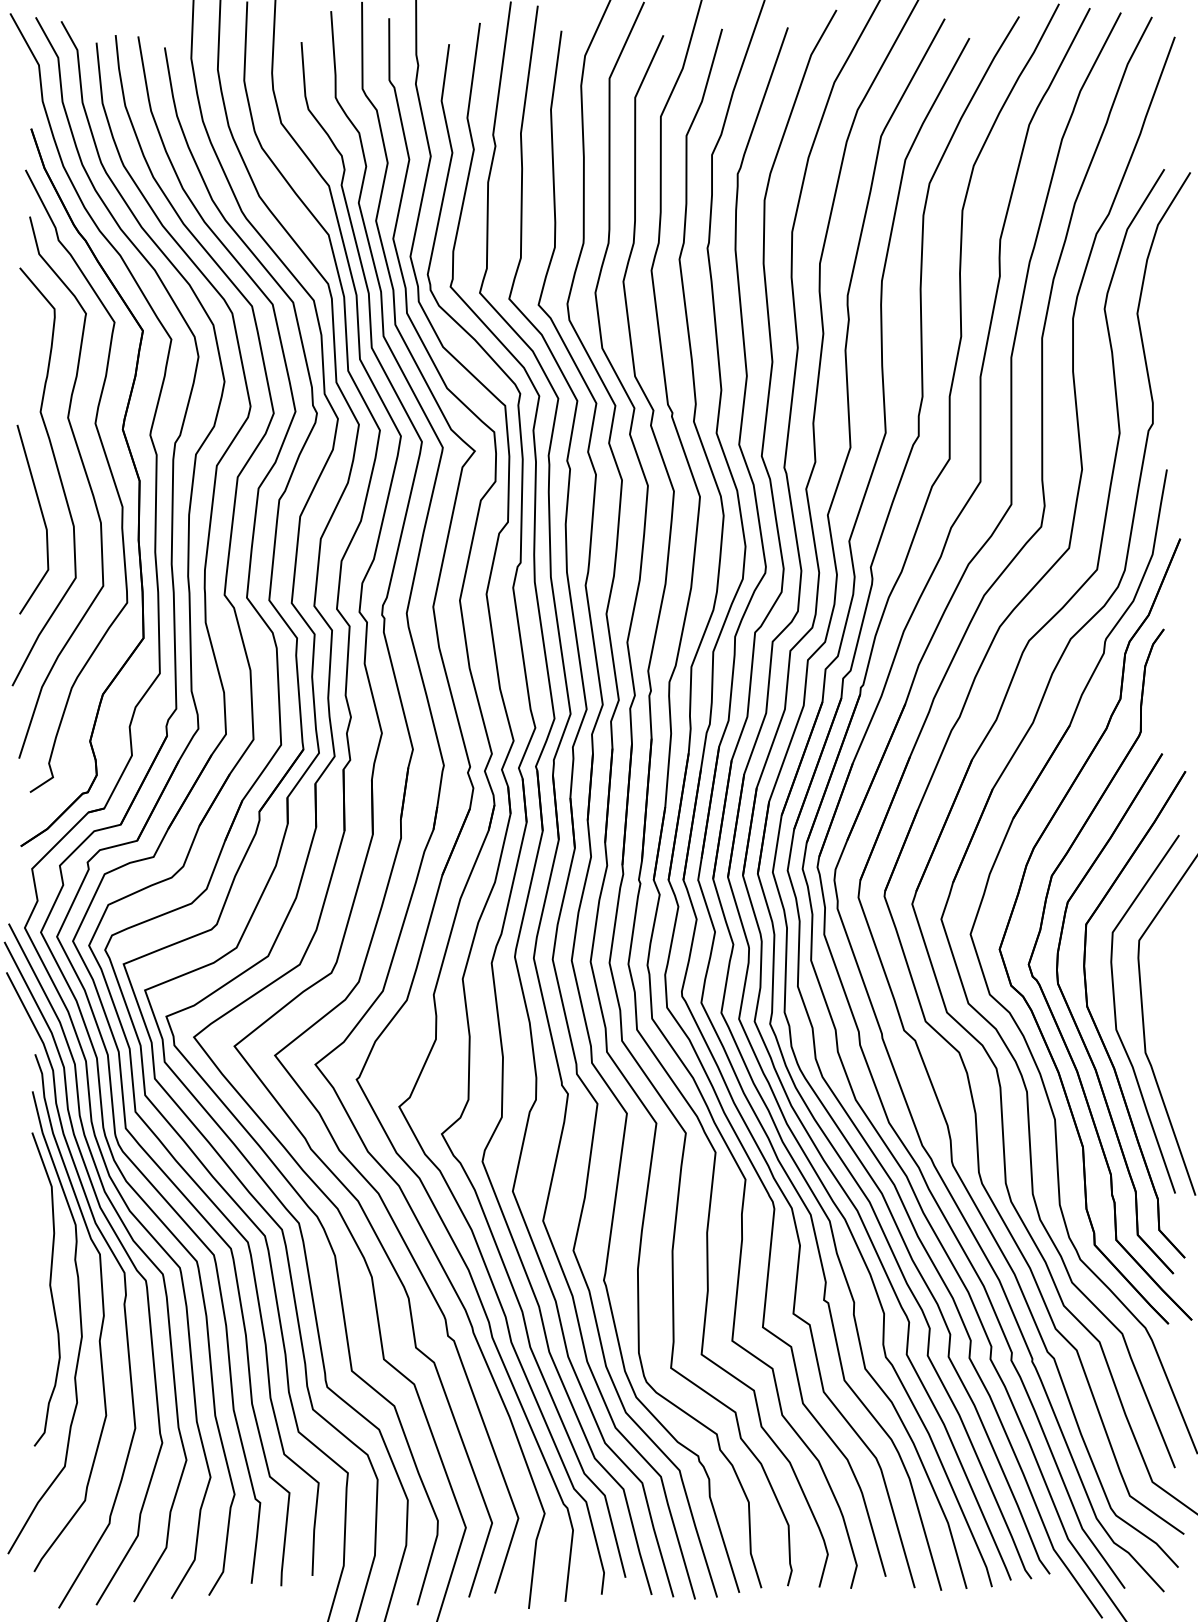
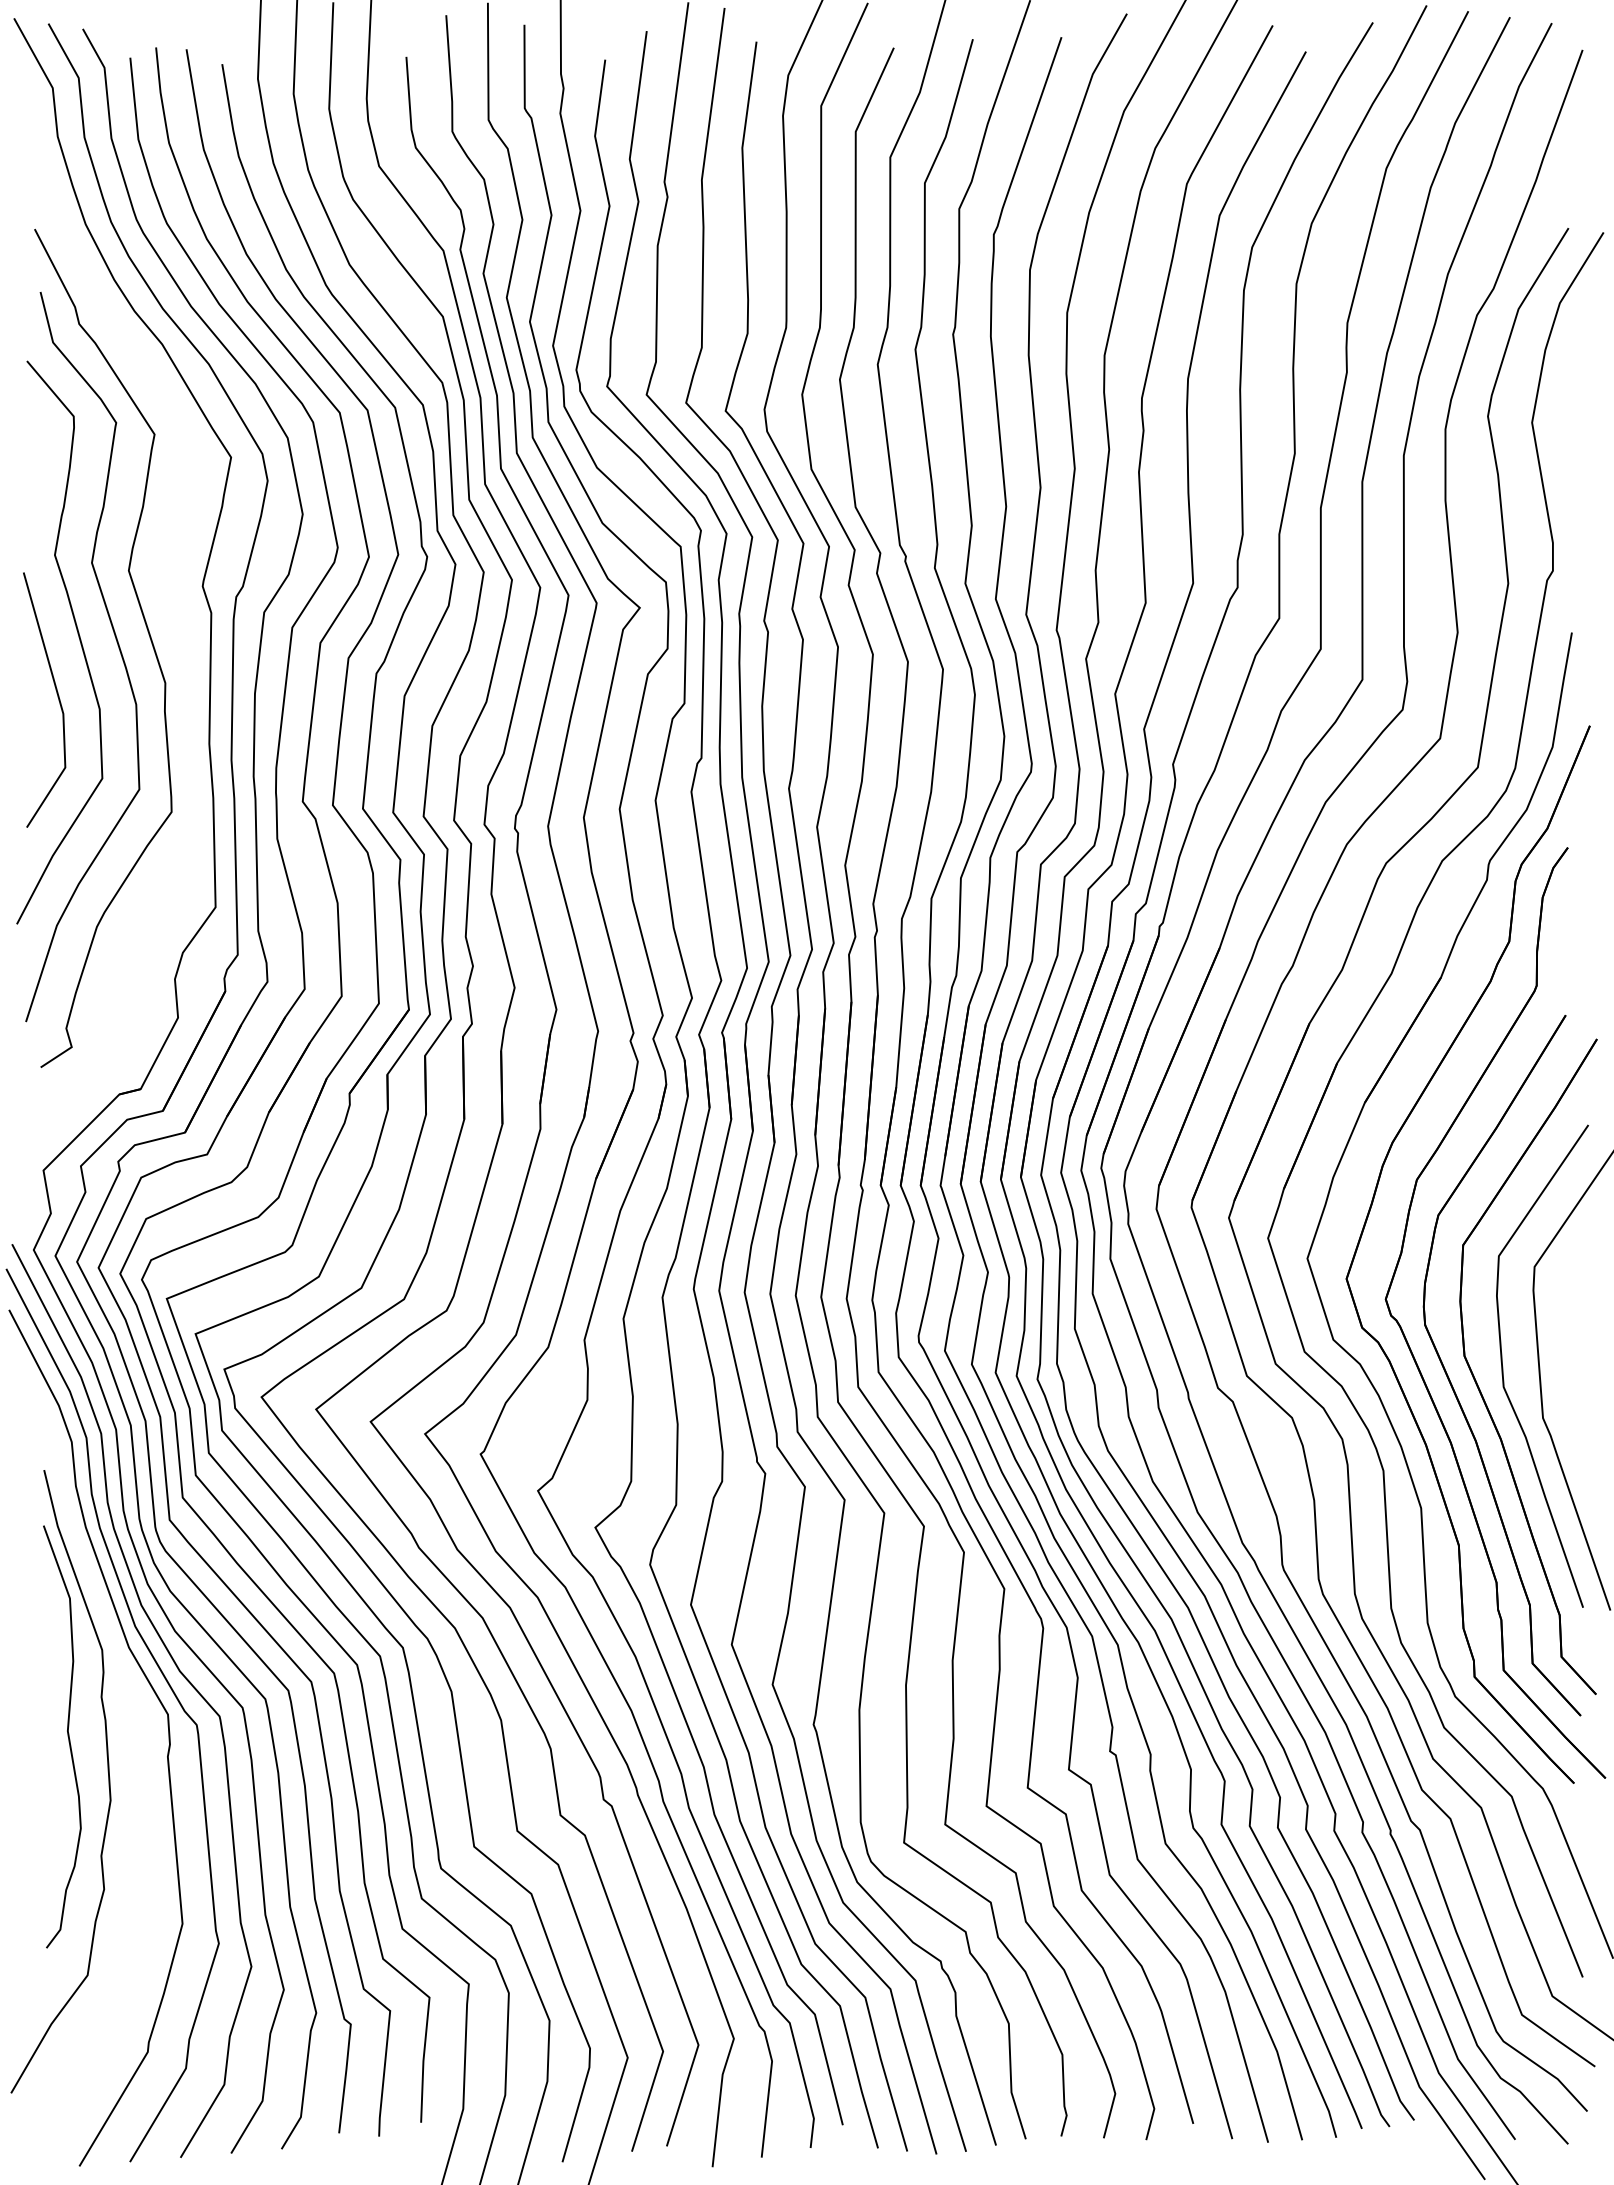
part: (134, 468) -> (181, 631), removed
curve: (102, 1310) -> (138, 1765), removed

